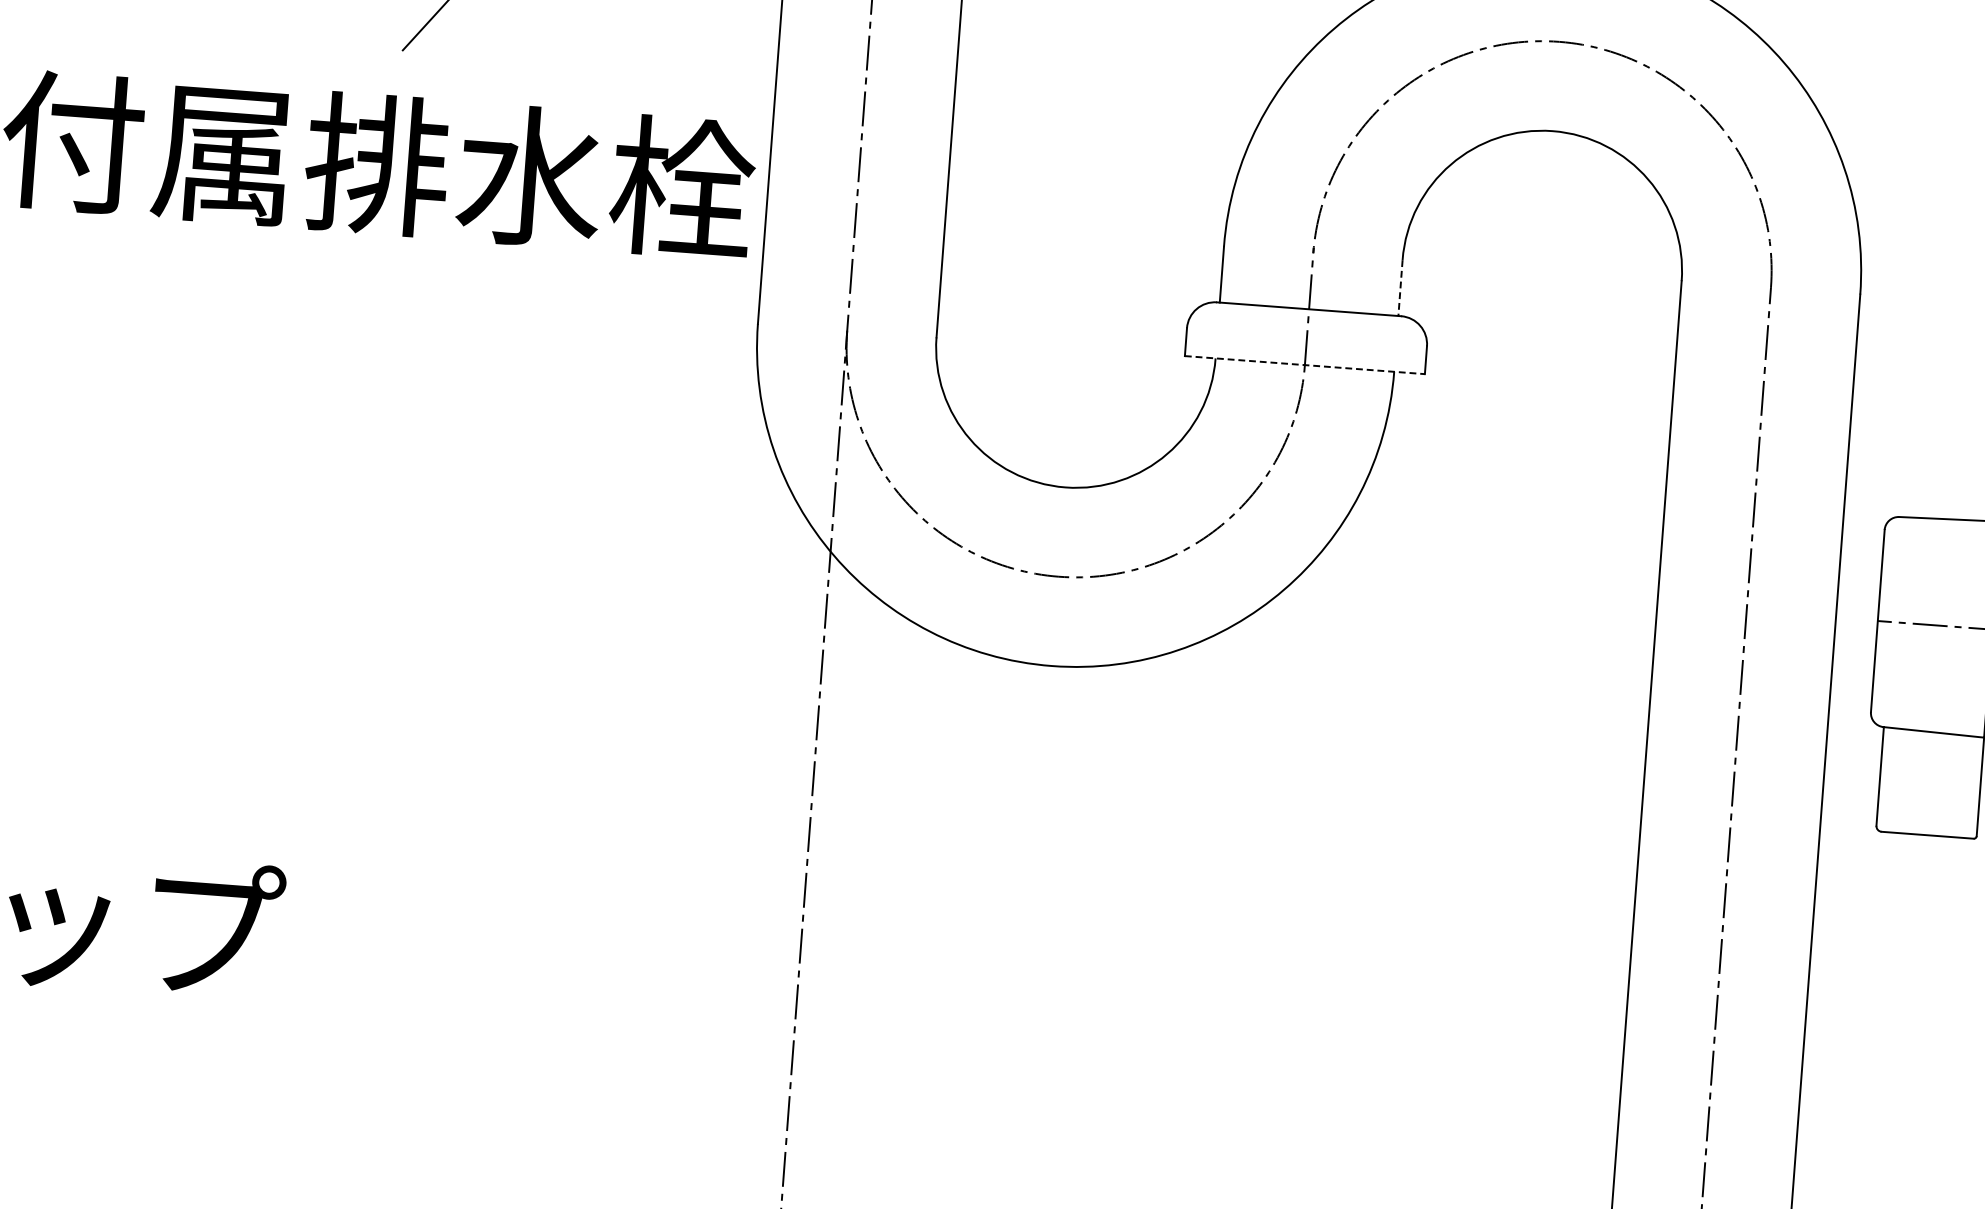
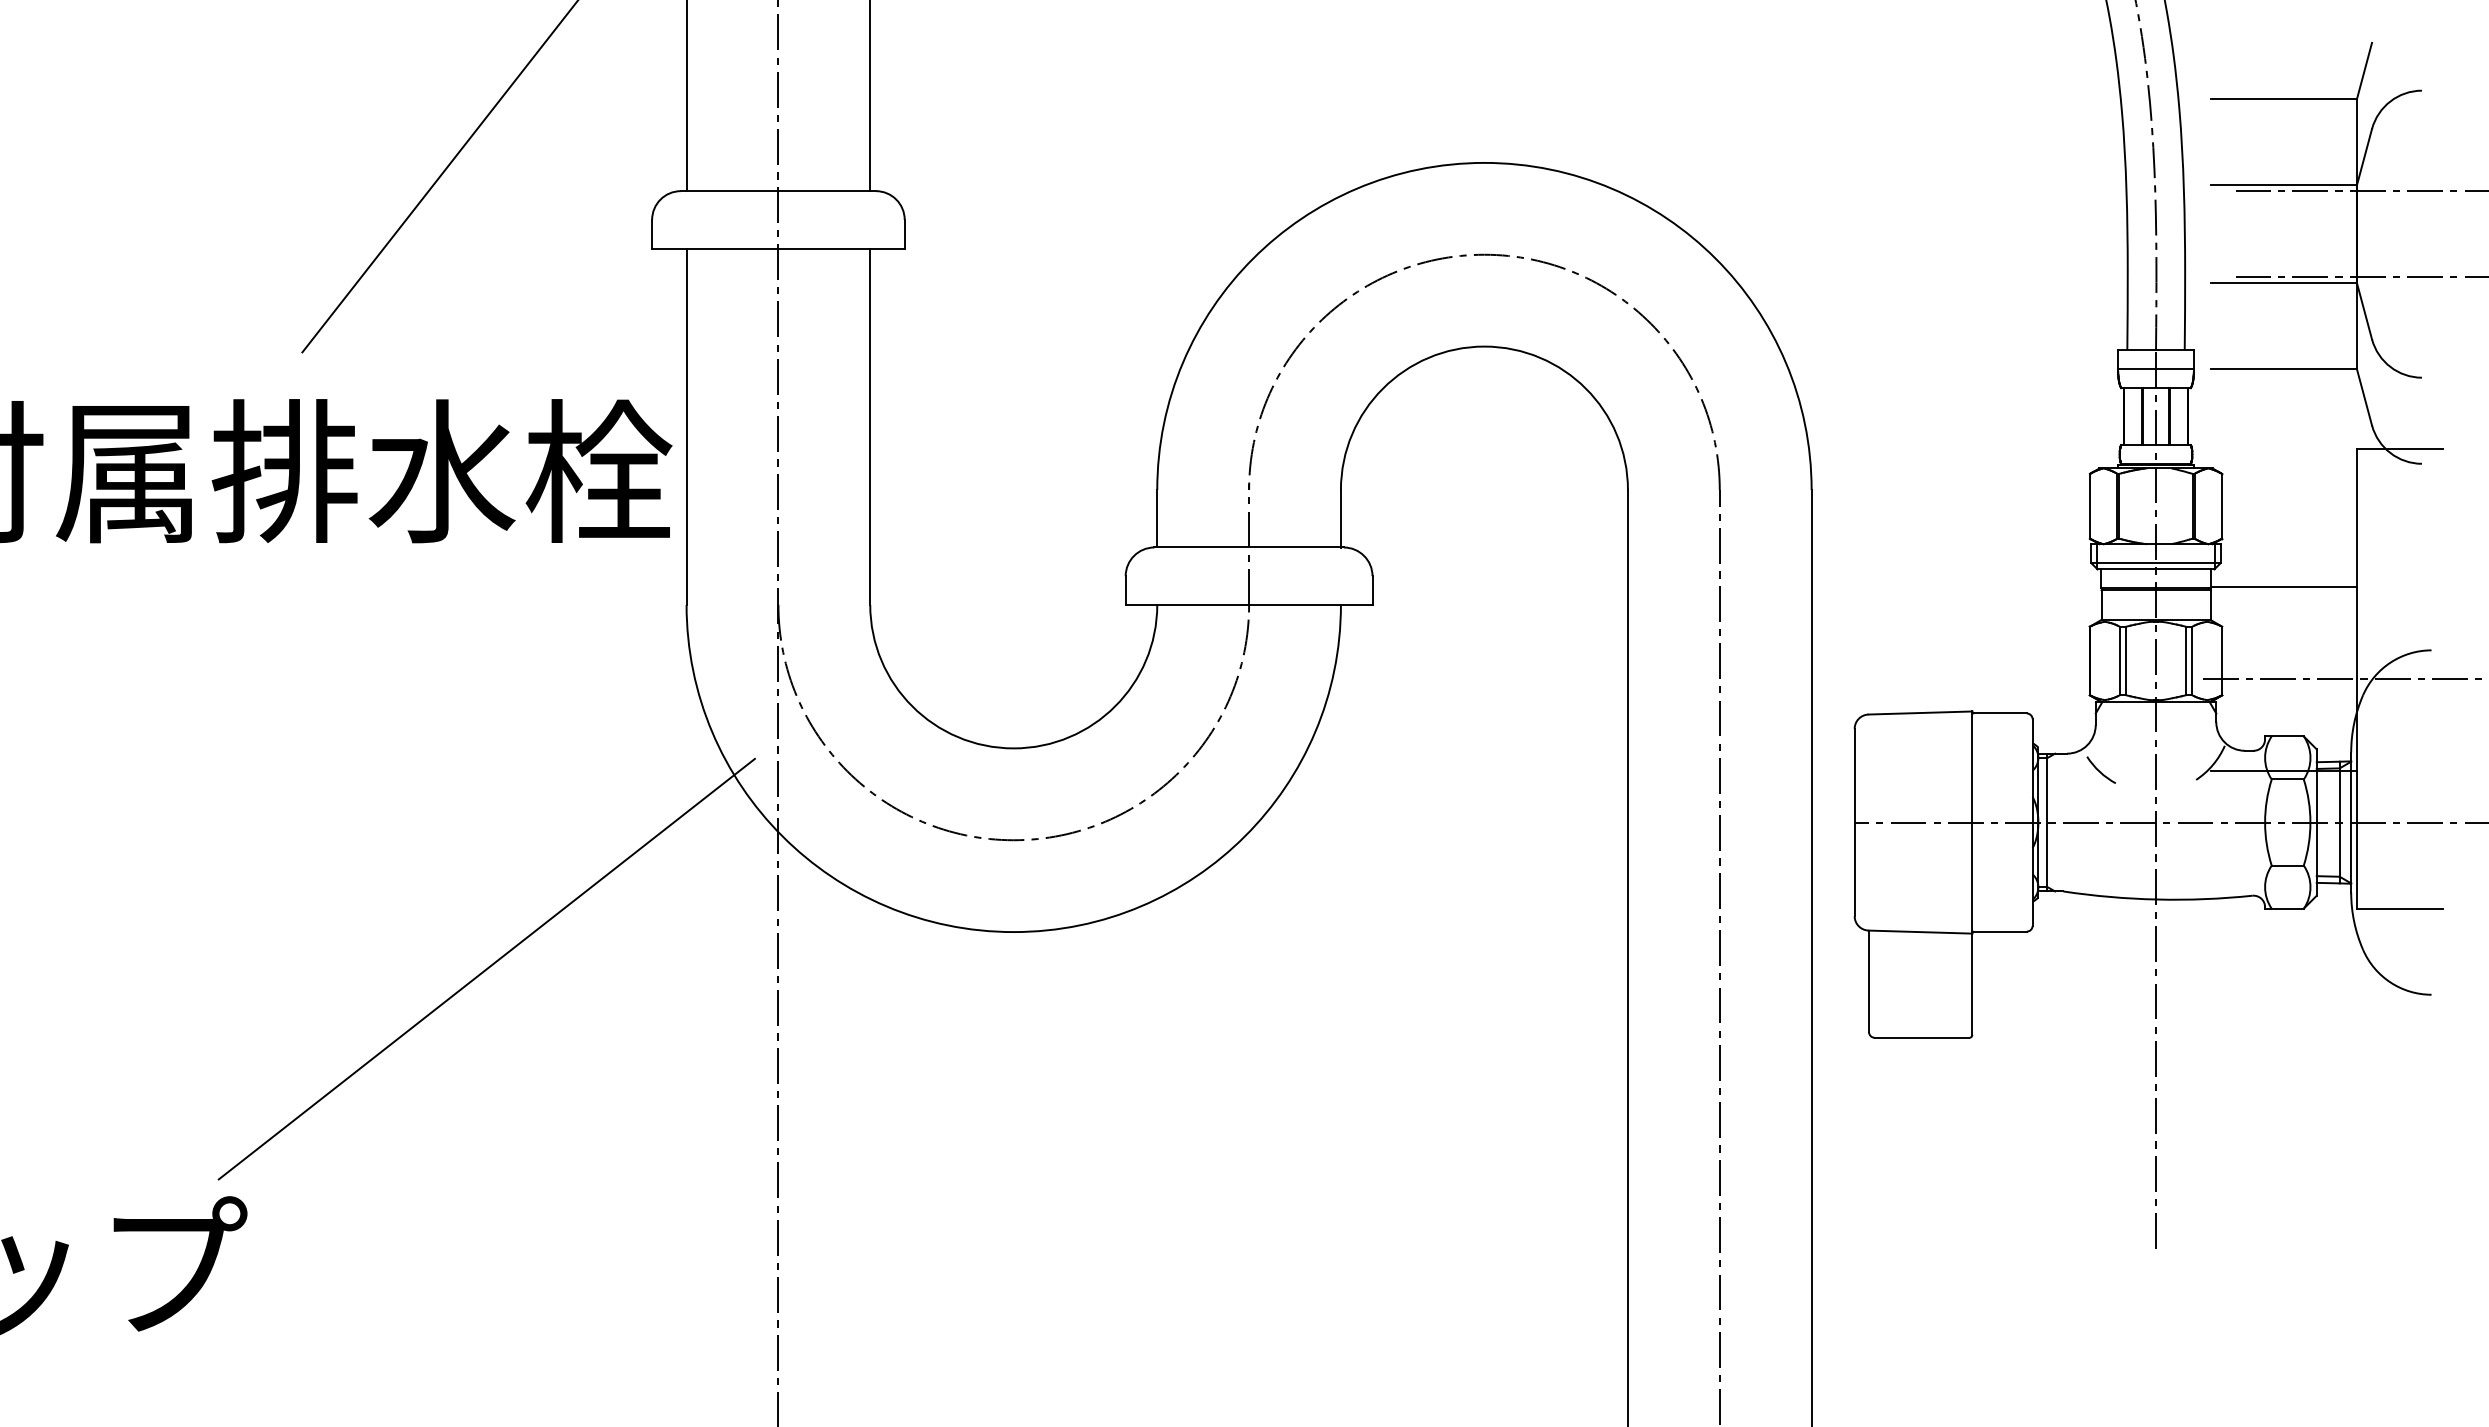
line: (1400, 287) -> (1340, 518), dashed -> solid
line: (1305, 364) -> (1249, 604), dashed -> solid
line: (536, 662) -> (486, 968), added

